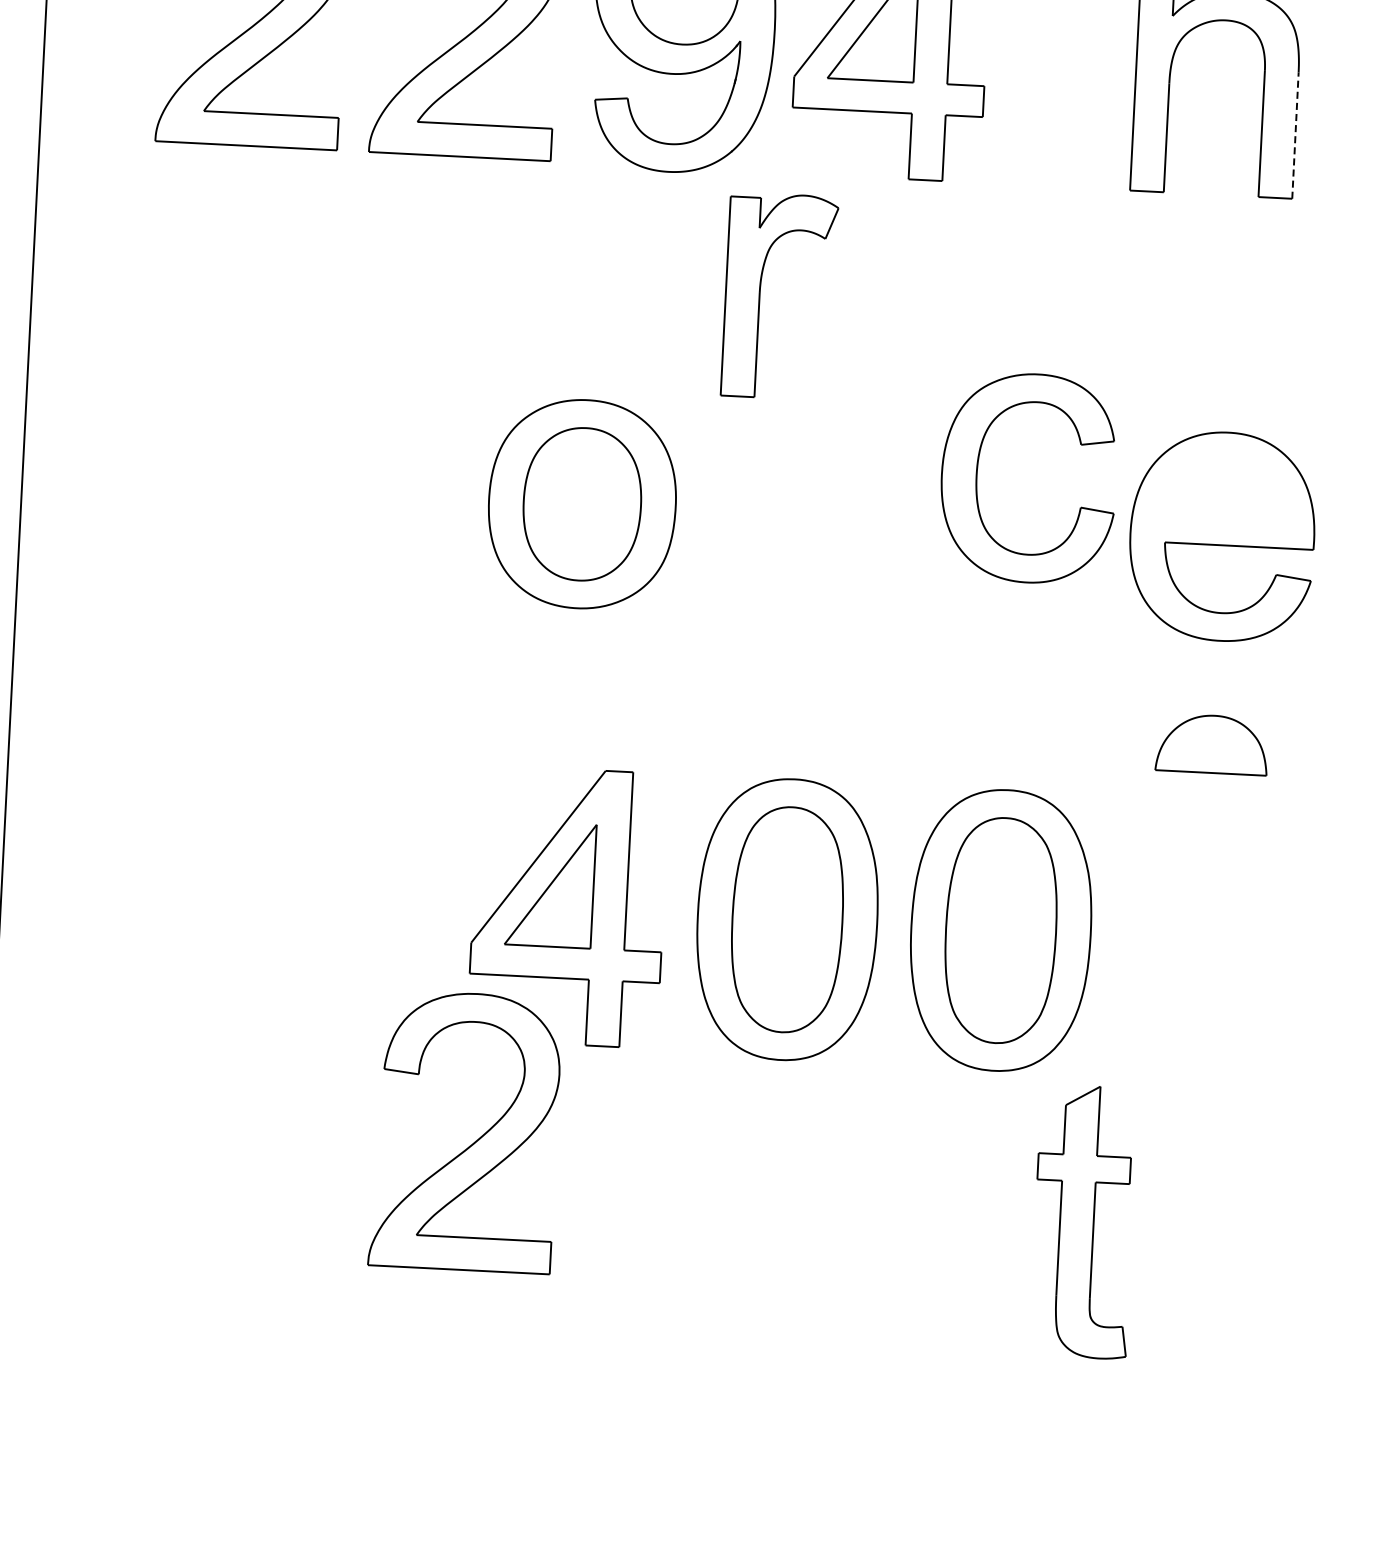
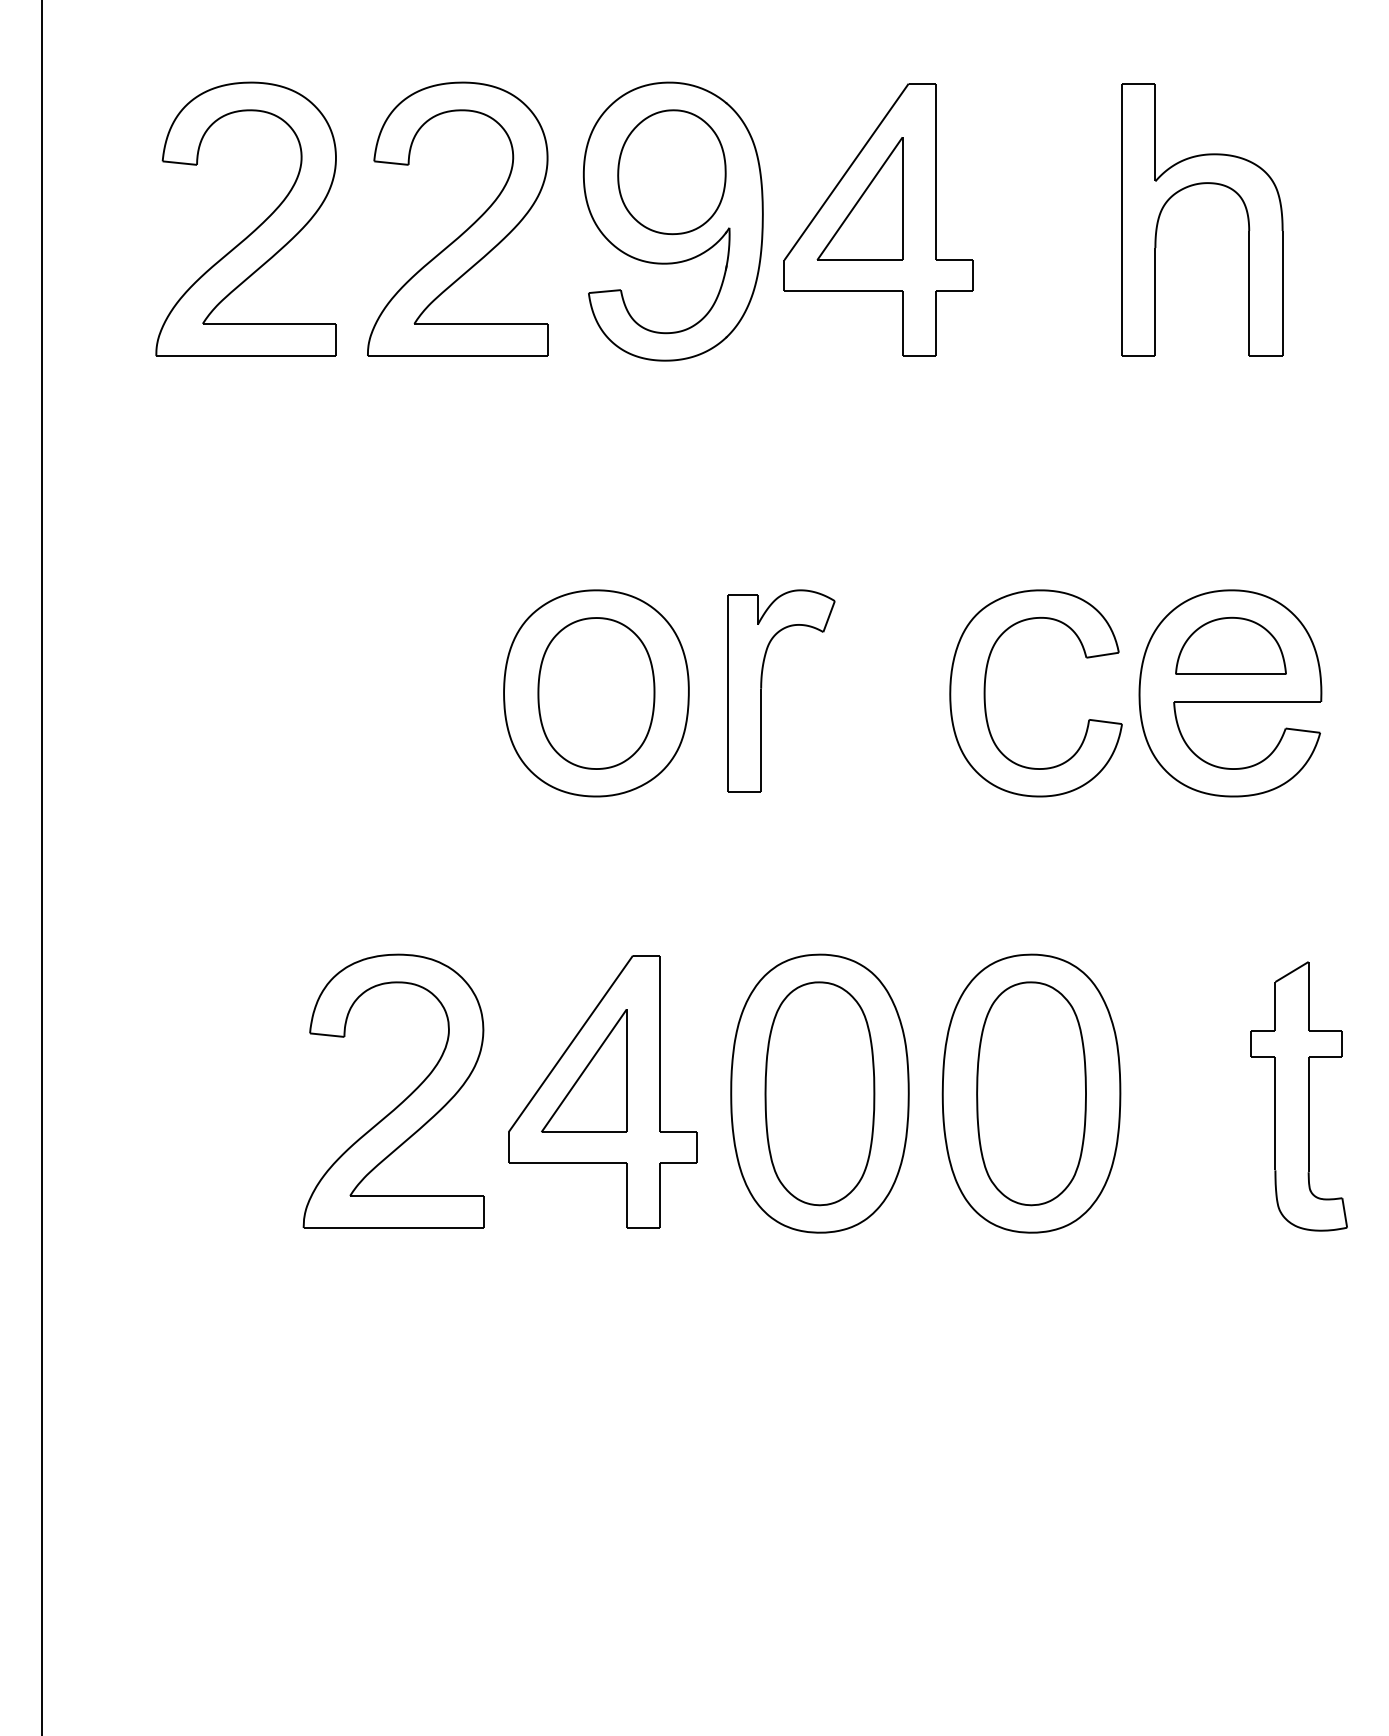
line: (1295, 135) -> (1282, 293), dashed -> solid
part: (761, 291) -> (762, 687), moved
part: (977, 475) -> (985, 693), moved
part: (1211, 743) -> (1230, 645), moved
part: (472, 1143) -> (400, 1102), moved
part: (1083, 1221) -> (1298, 1096), moved

